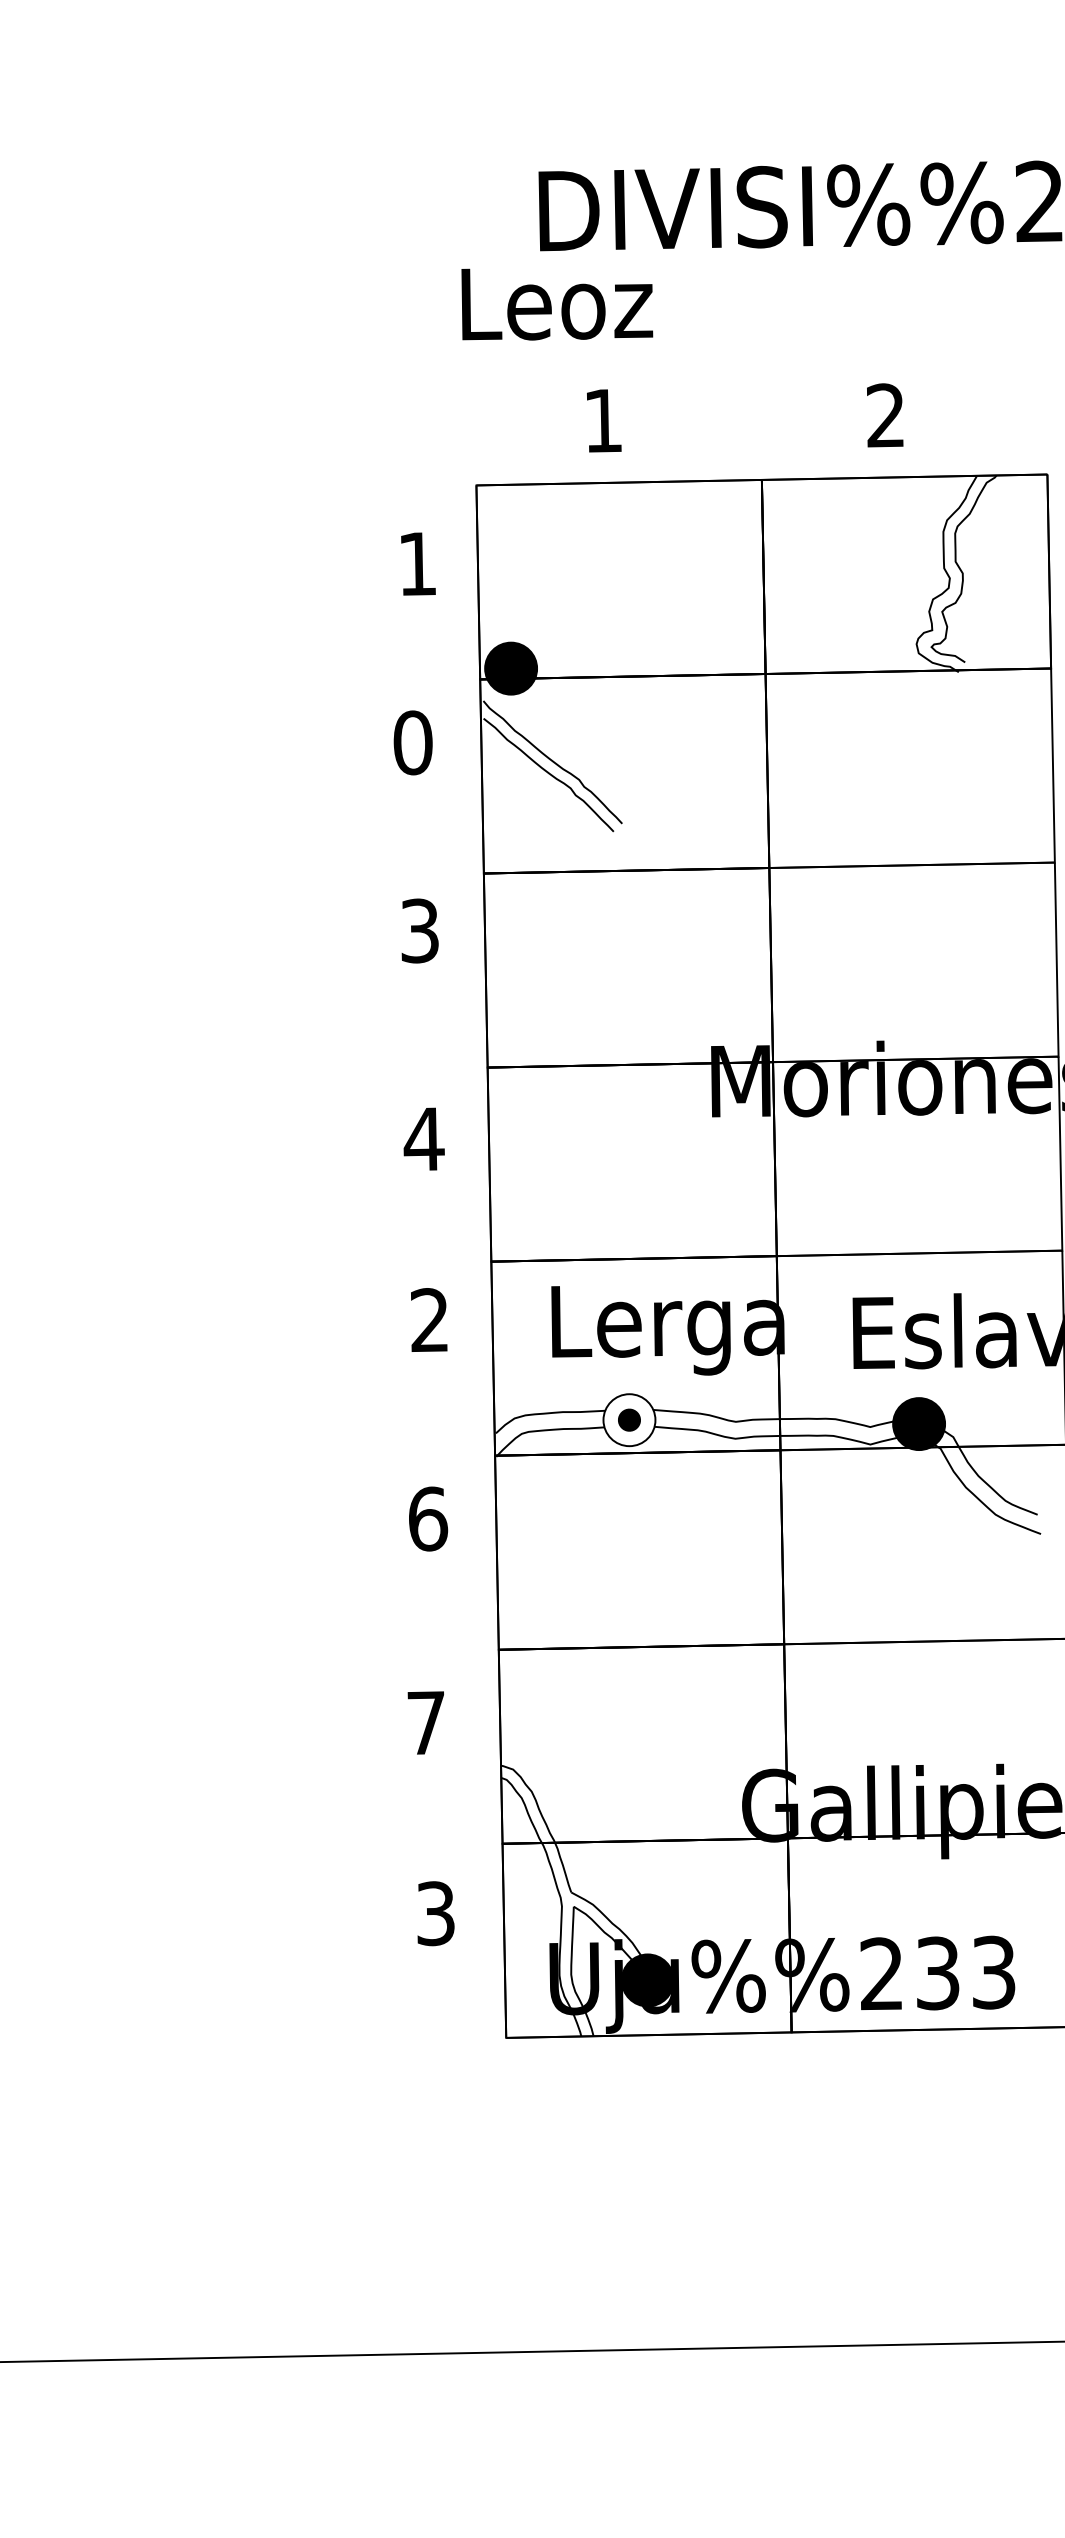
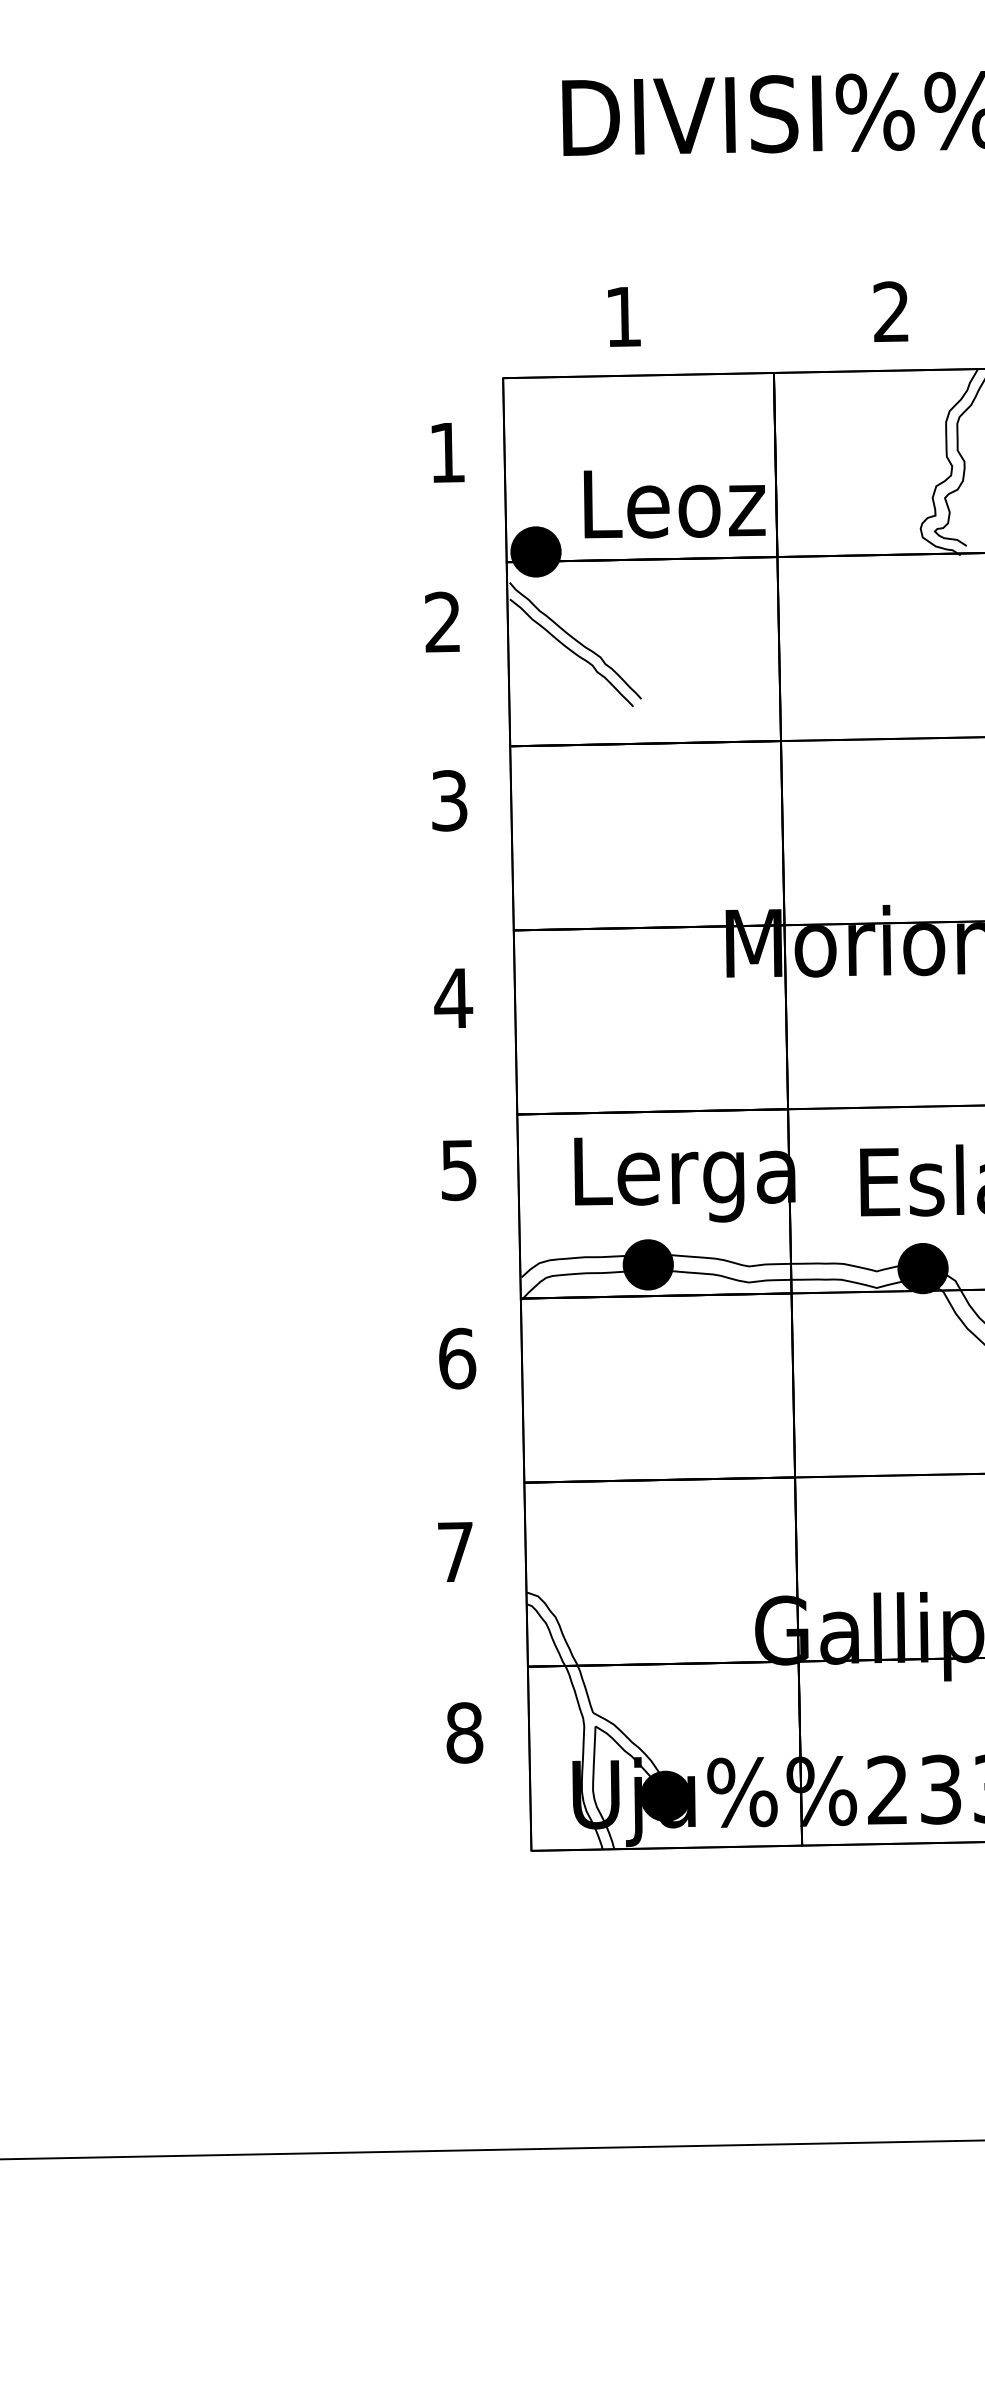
text: (557, 304) -> (674, 504), moved
text: (412, 742) -> (442, 622), 0 -> 2
text: (429, 1320) -> (458, 1170), 2 -> 5
fill: (629, 1420) -> (648, 1265), added
text: (435, 1913) -> (464, 1732), 3 -> 8

